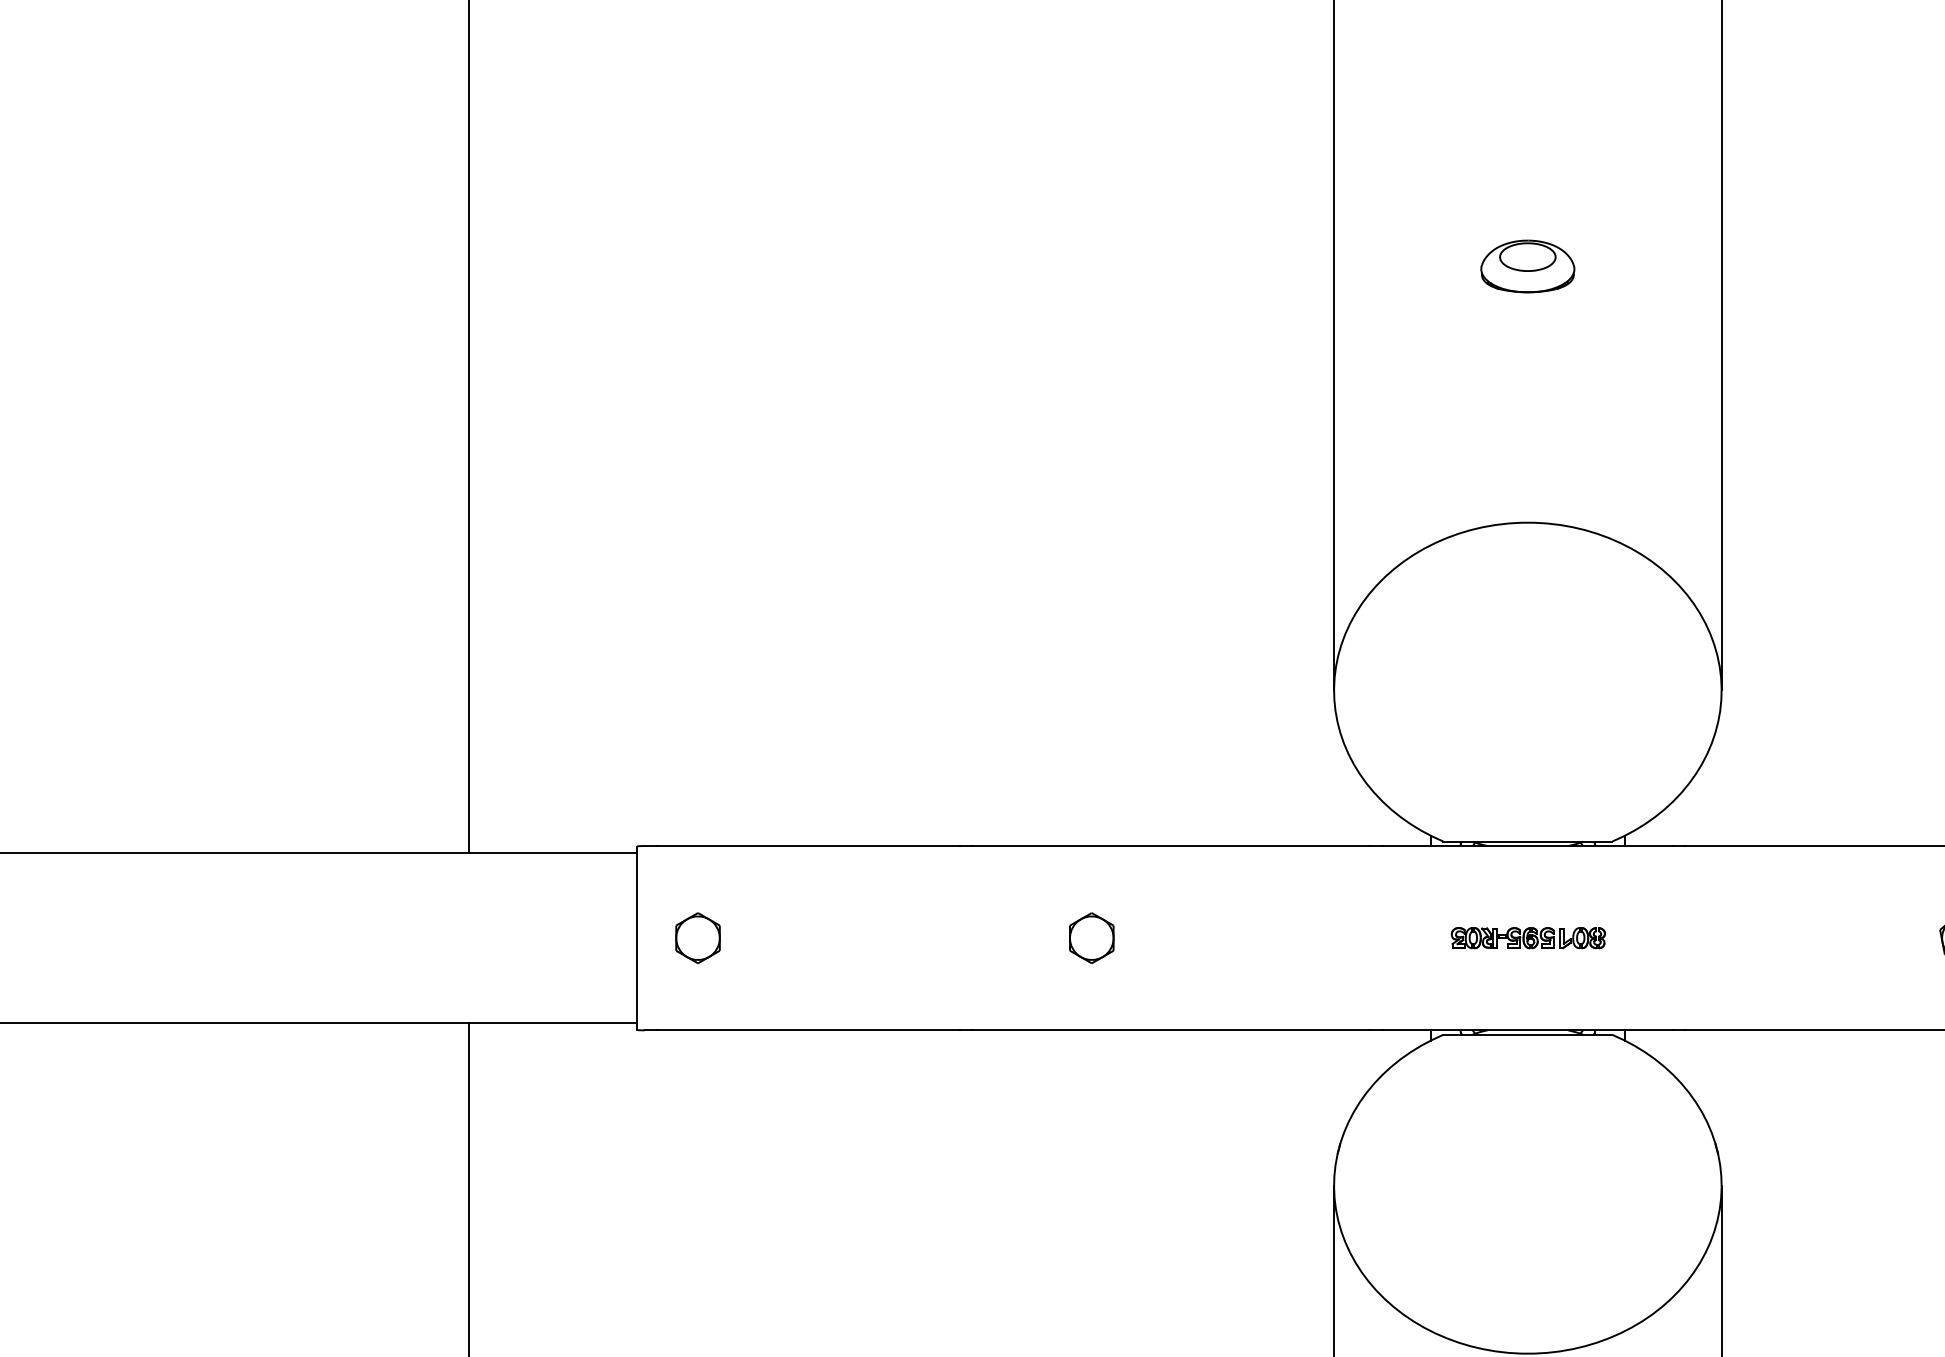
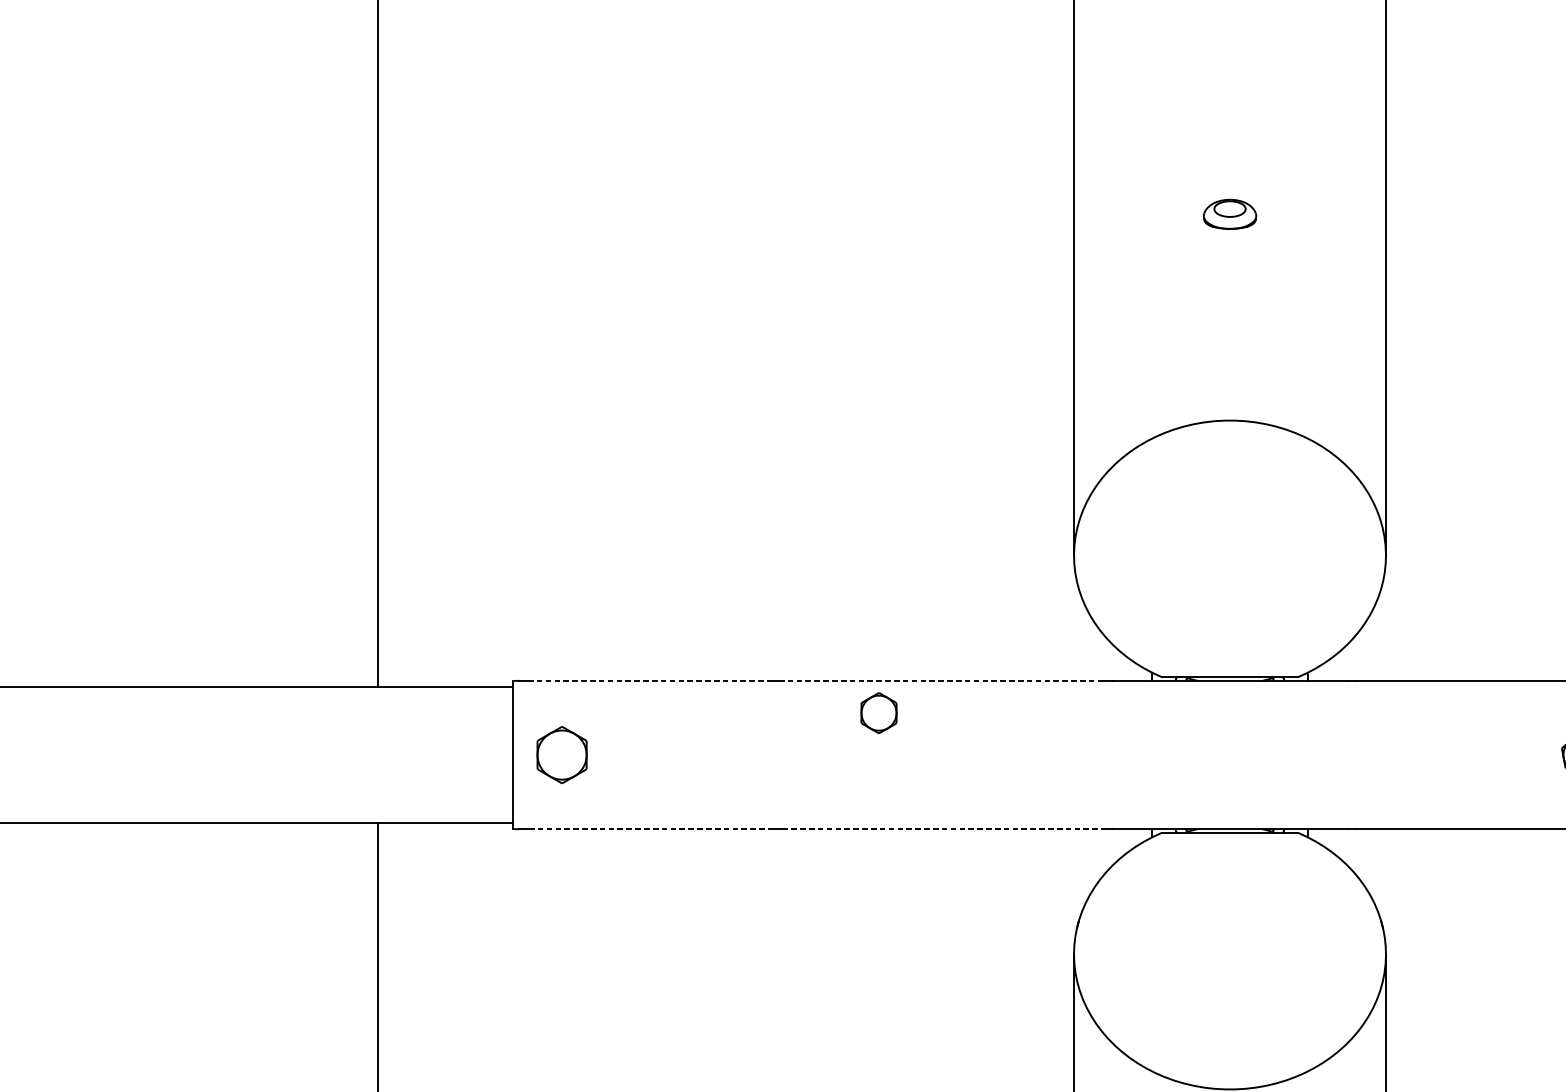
part: (1527, 266) -> (1229, 214), size x0.7
line: (807, 846) -> (650, 681), solid -> dashed
line: (1170, 846) -> (942, 681), solid -> dashed
part: (697, 937) -> (561, 754), size x1.4
part: (1091, 937) -> (878, 712), moved
part: (1527, 938) -> (1229, 755), removed
line: (808, 1030) -> (650, 829), solid -> dashed
line: (1171, 1030) -> (943, 829), solid -> dashed

